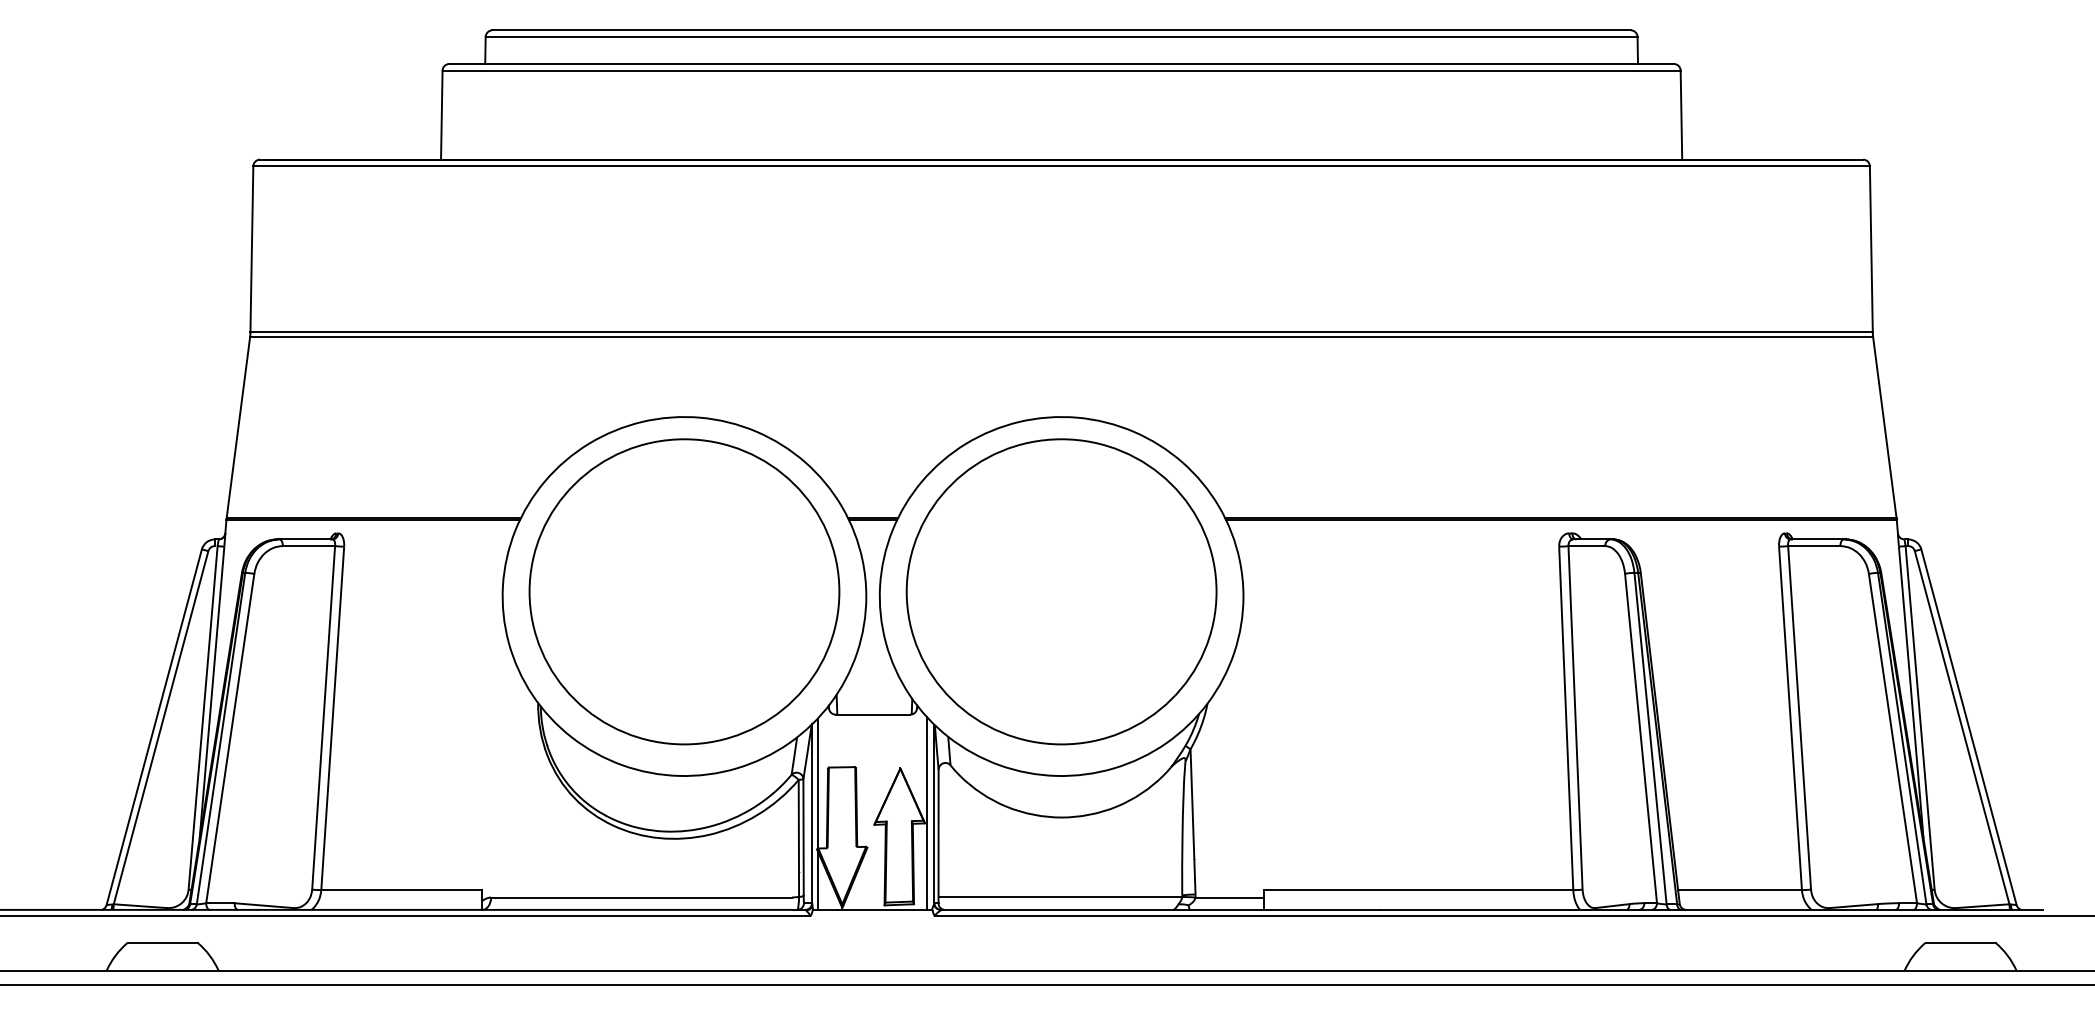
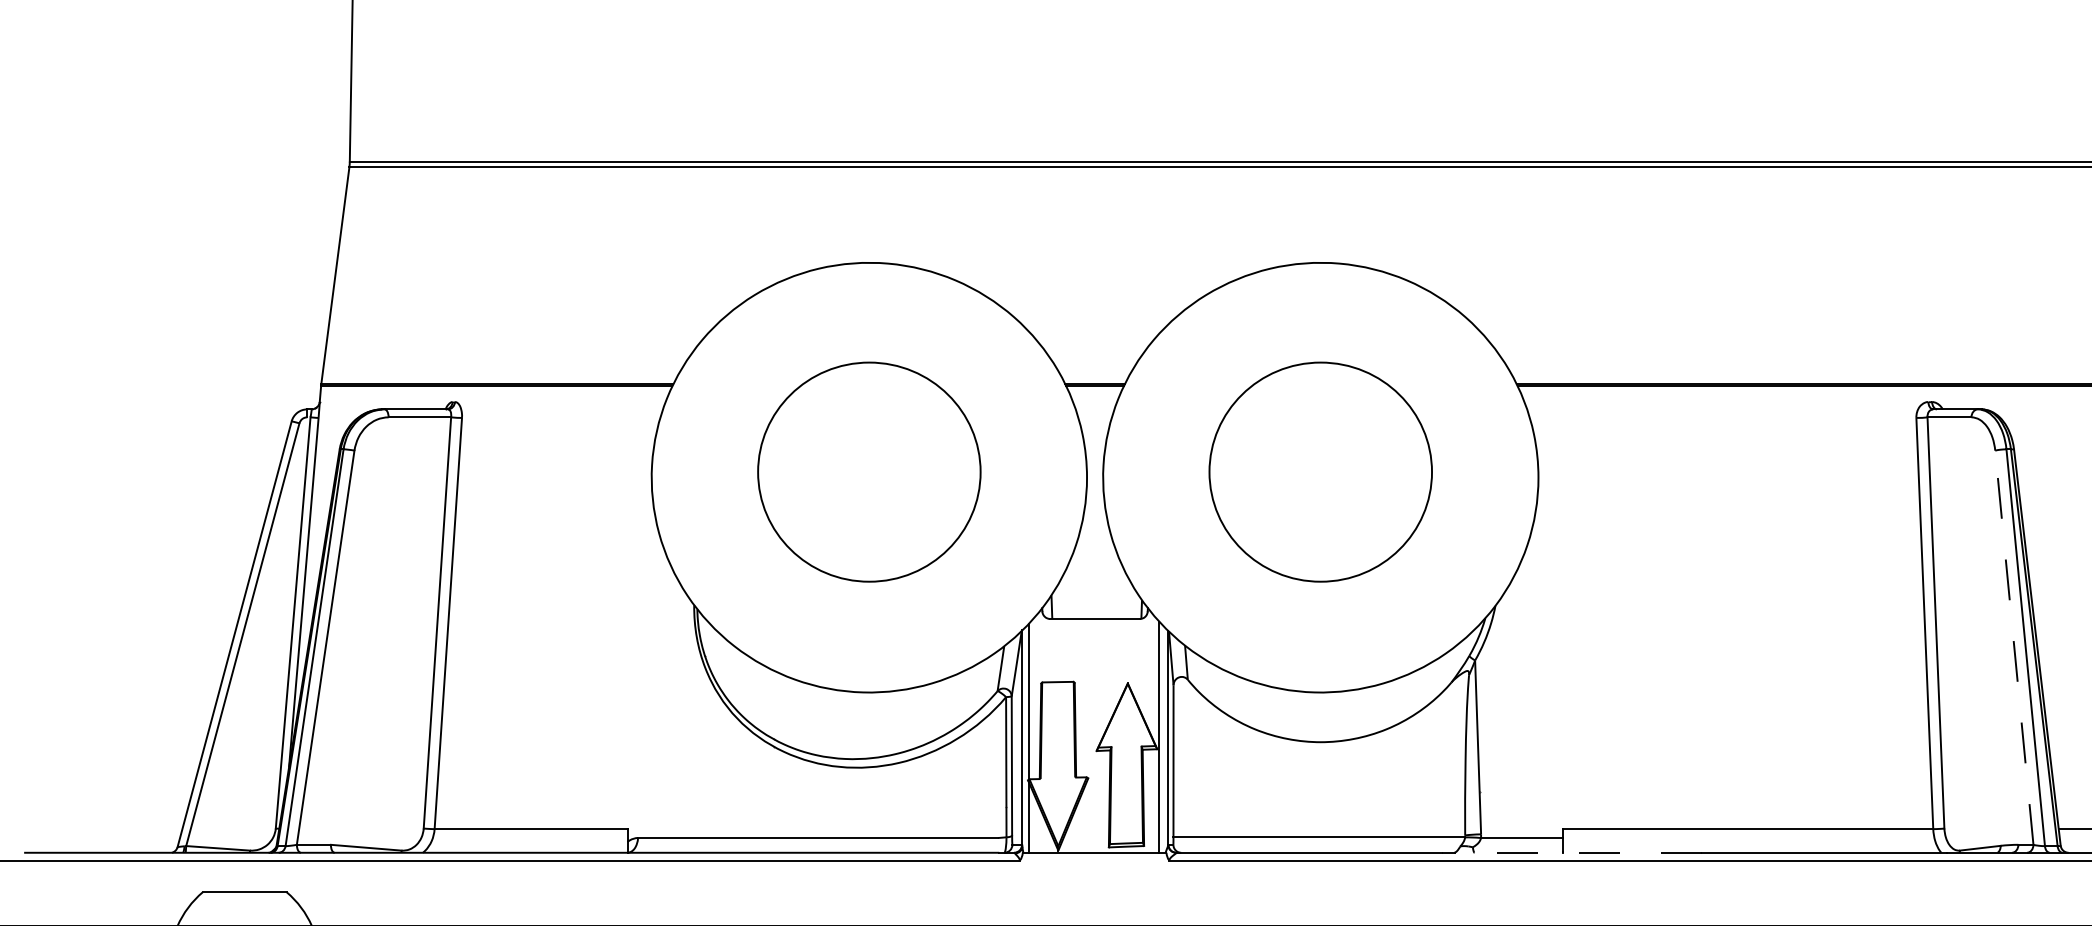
part: (684, 591) -> (869, 471), size x0.6
part: (1061, 591) -> (1320, 471), size x0.6
line: (1640, 738) -> (2013, 647), solid -> dashed
line: (1271, 909) -> (1572, 852), solid -> dashed

